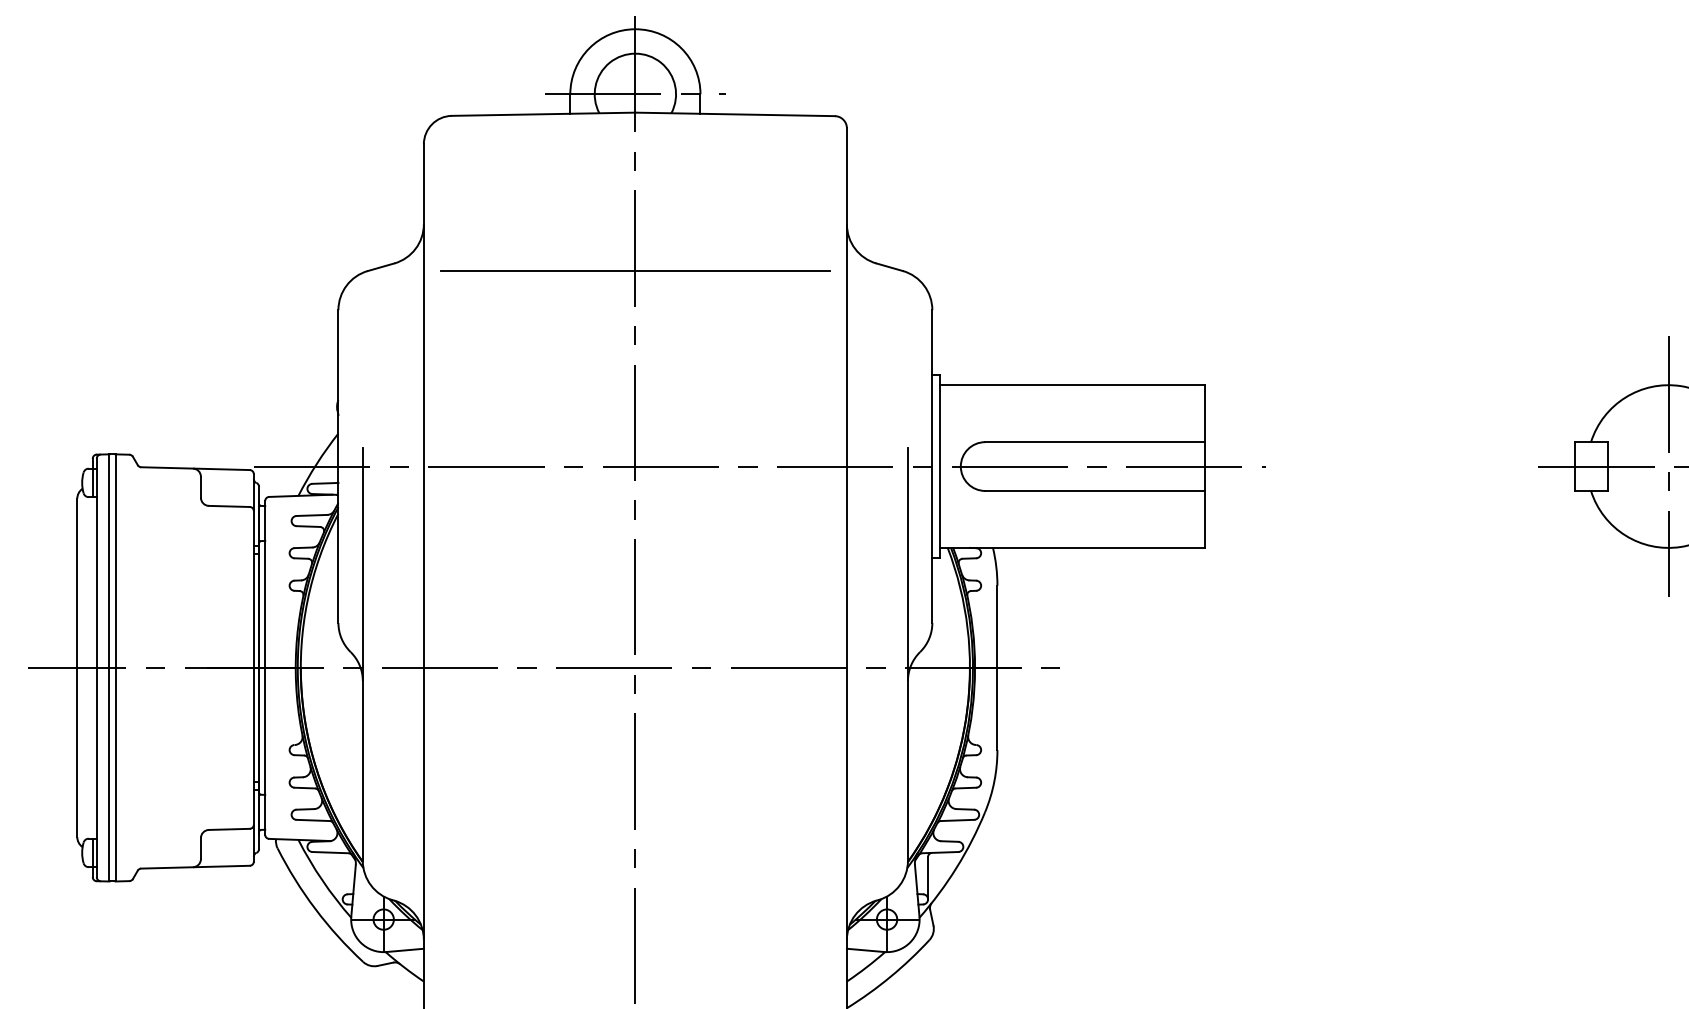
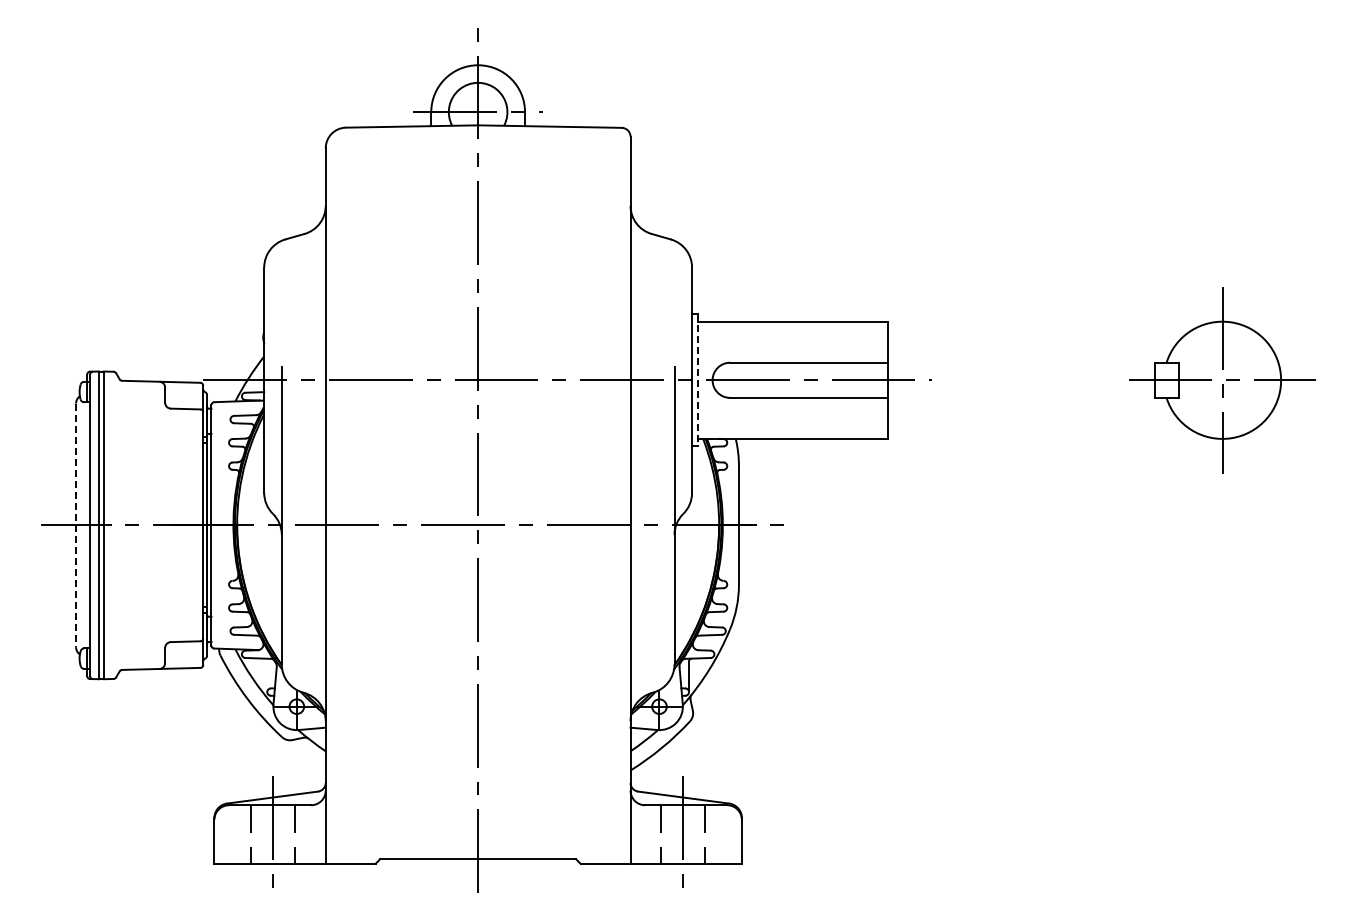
line: (635, 271) -> (478, 239), removed
line: (939, 466) -> (697, 380), solid -> dashed
line: (77, 668) -> (76, 525), solid -> dashed

